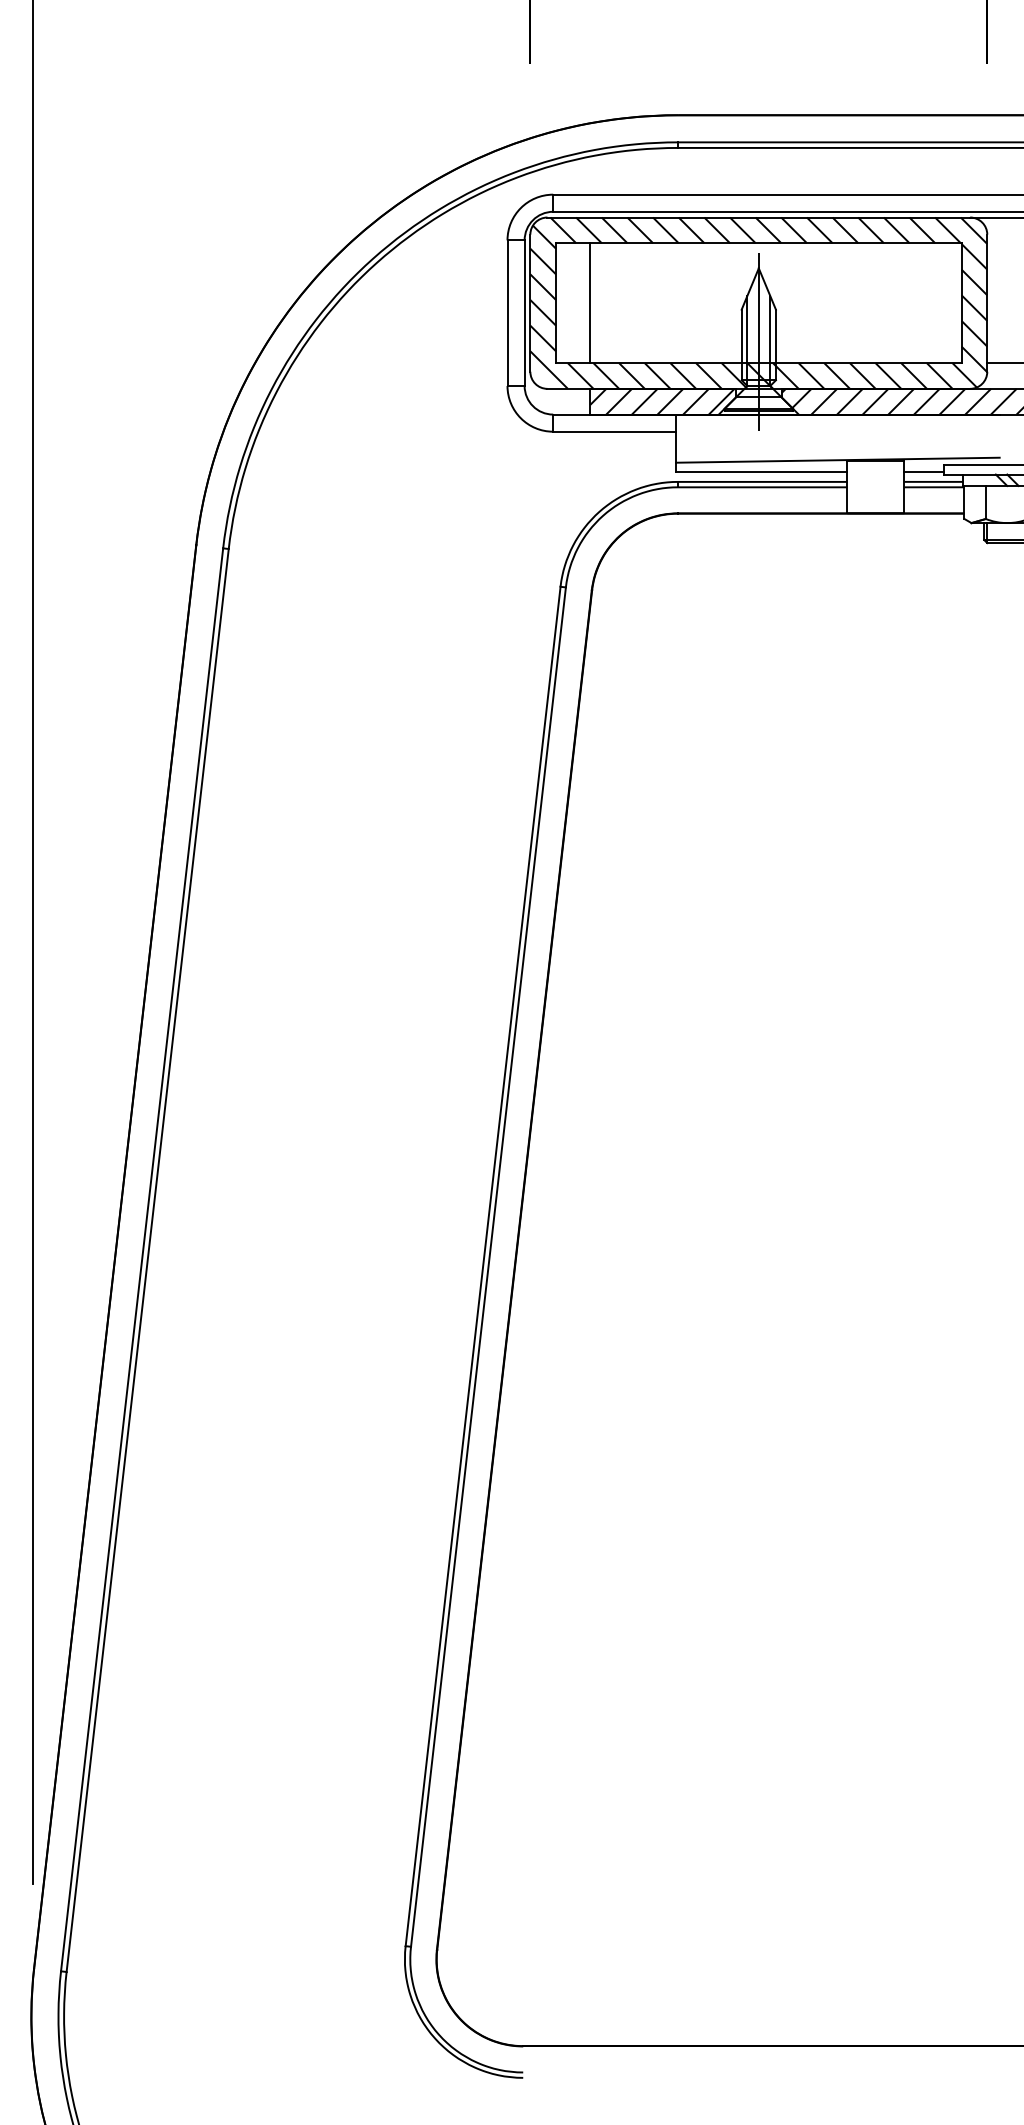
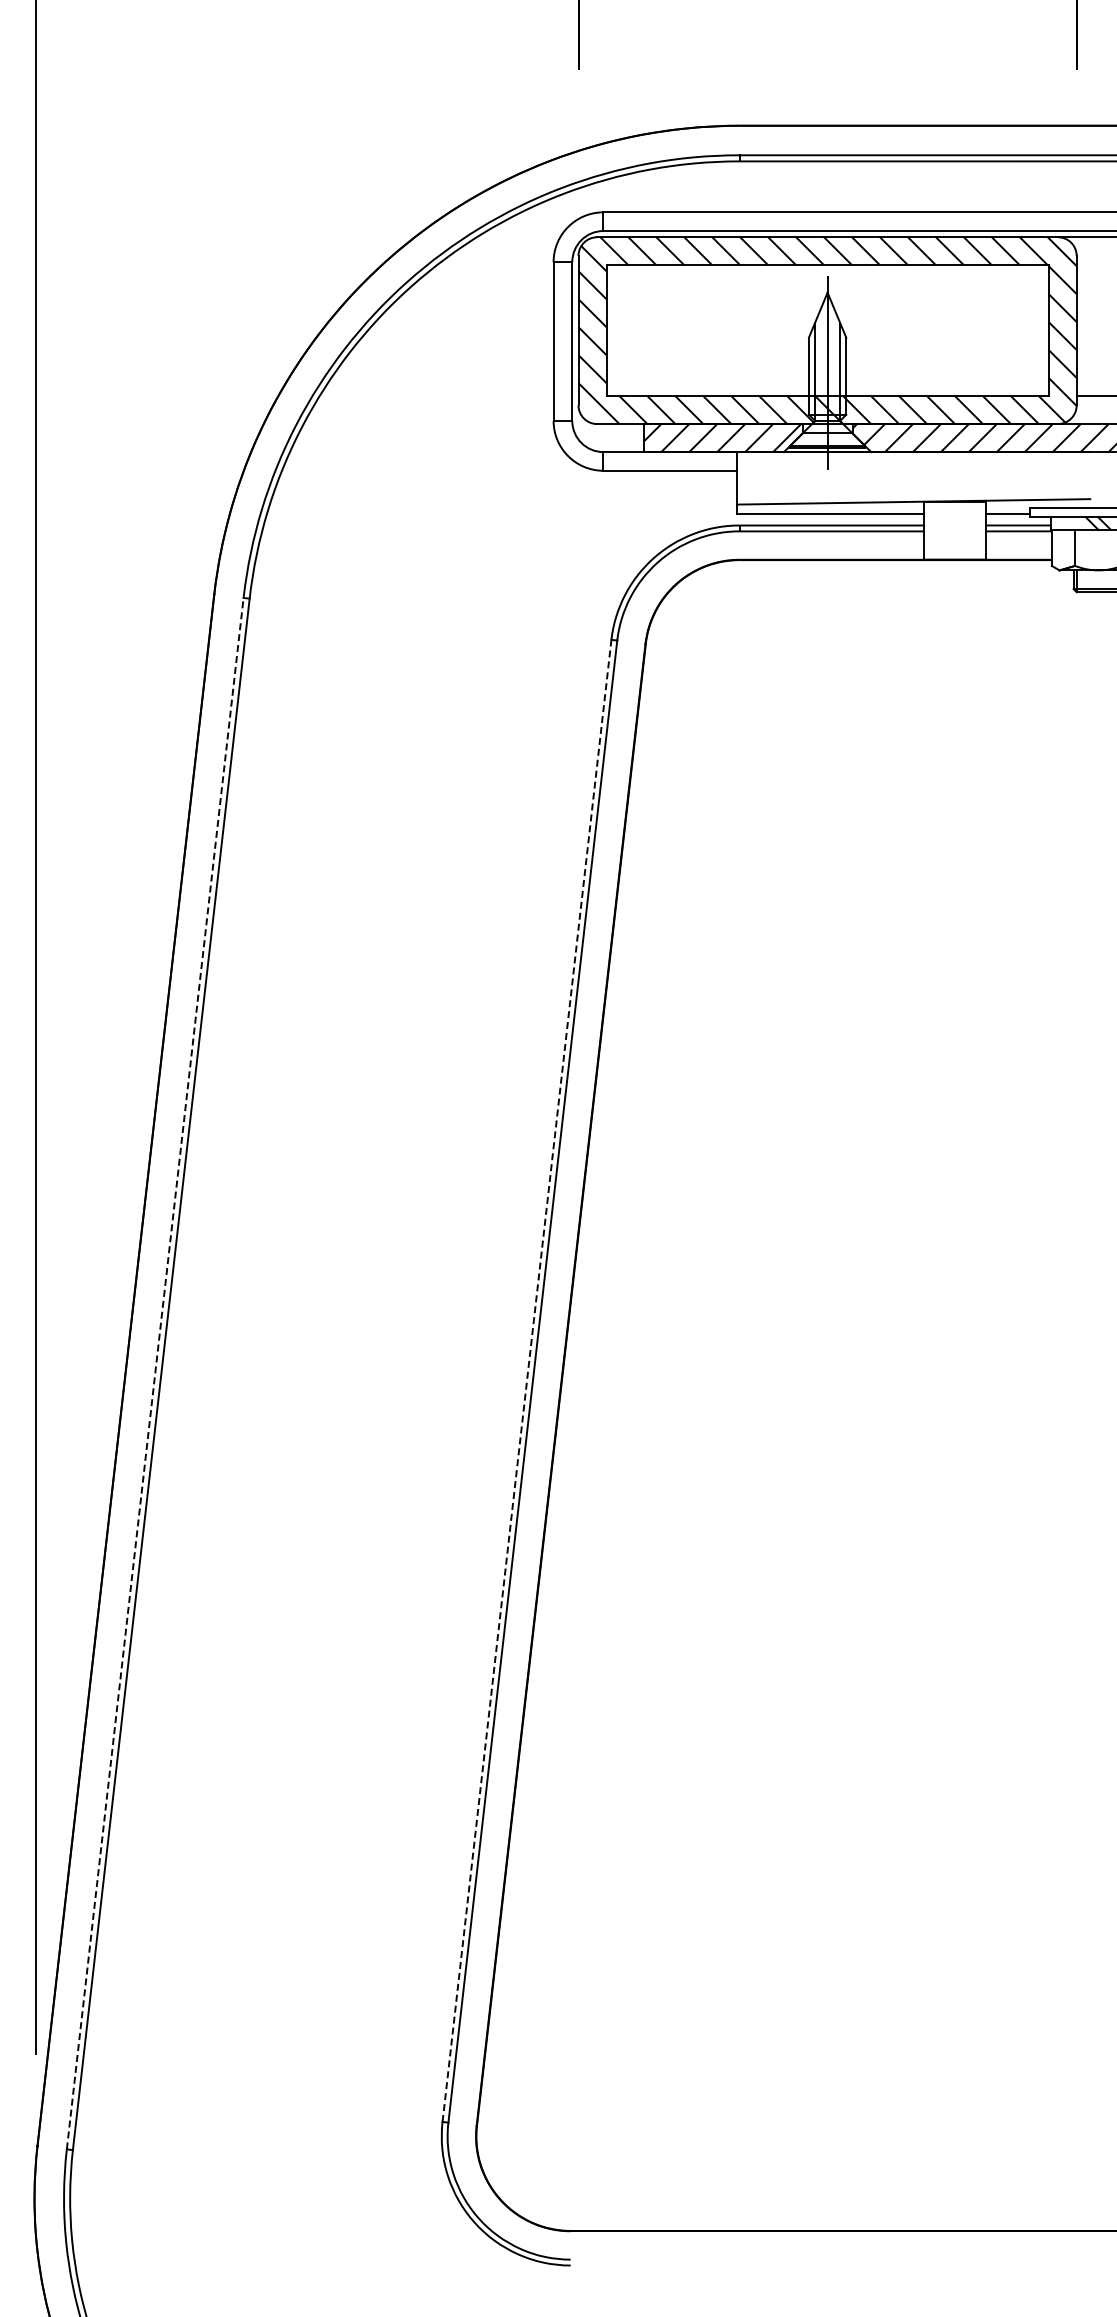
line: (589, 303) -> (643, 330), removed
line: (142, 1259) -> (155, 1373), solid -> dashed
line: (483, 1266) -> (527, 1380), solid -> dashed

